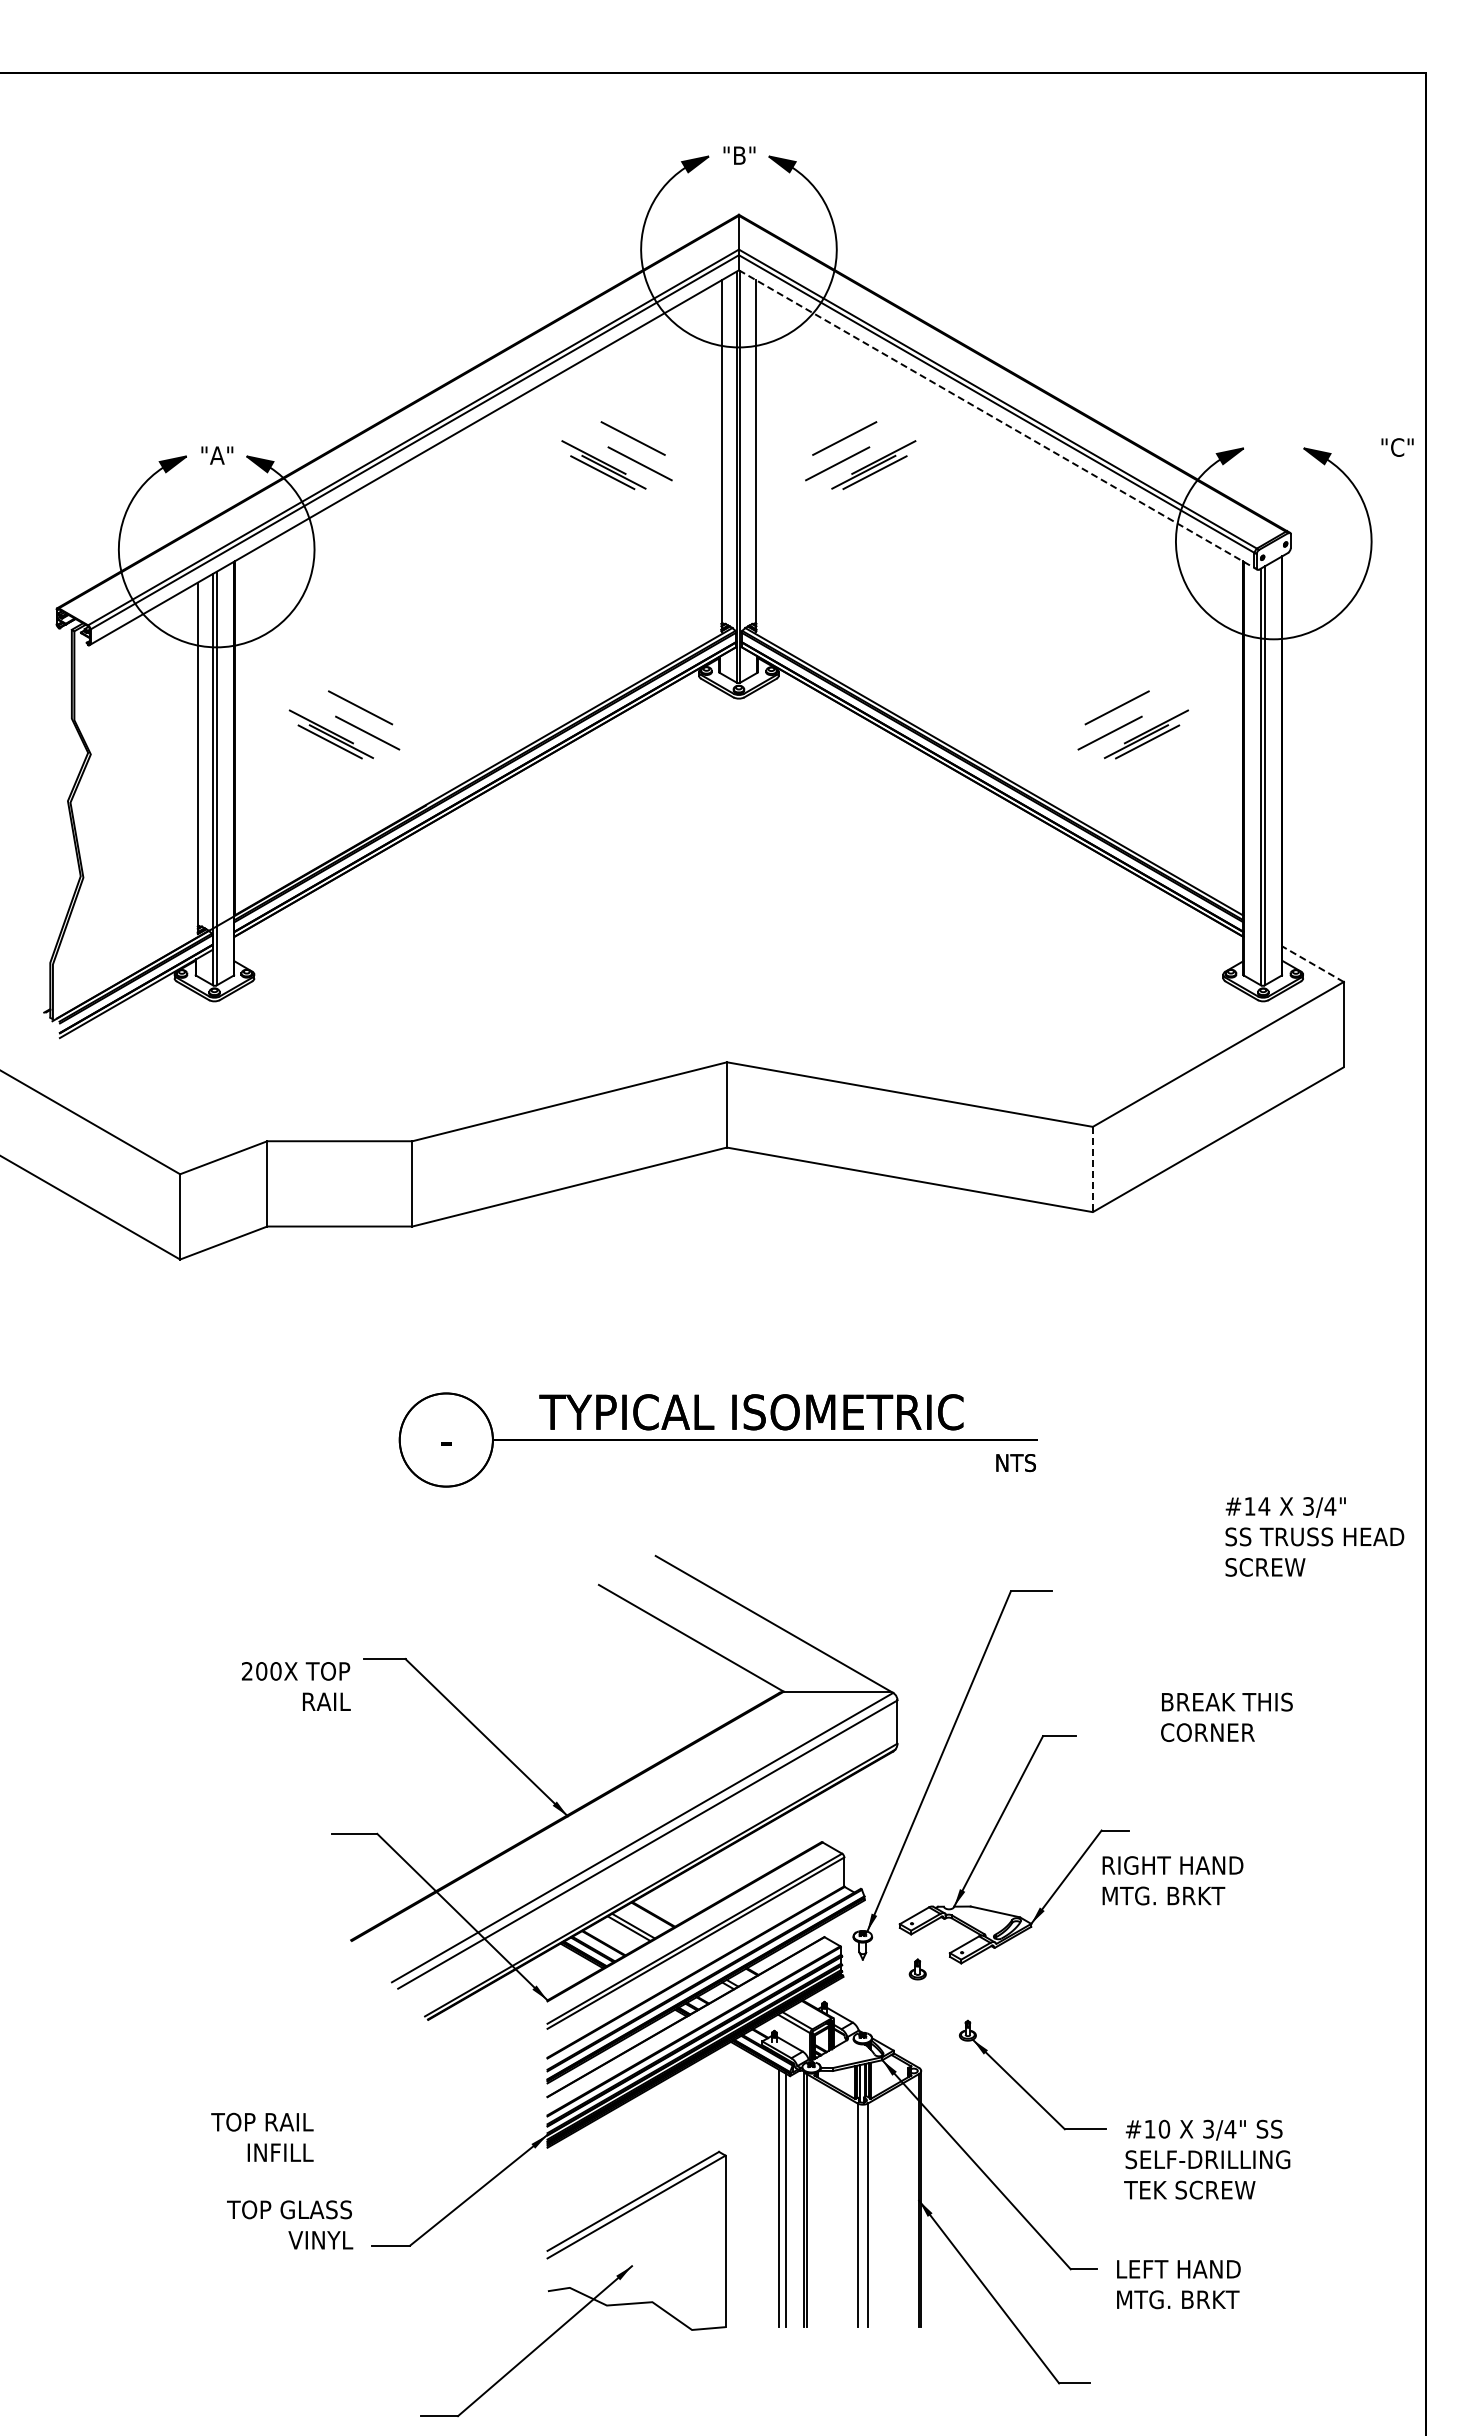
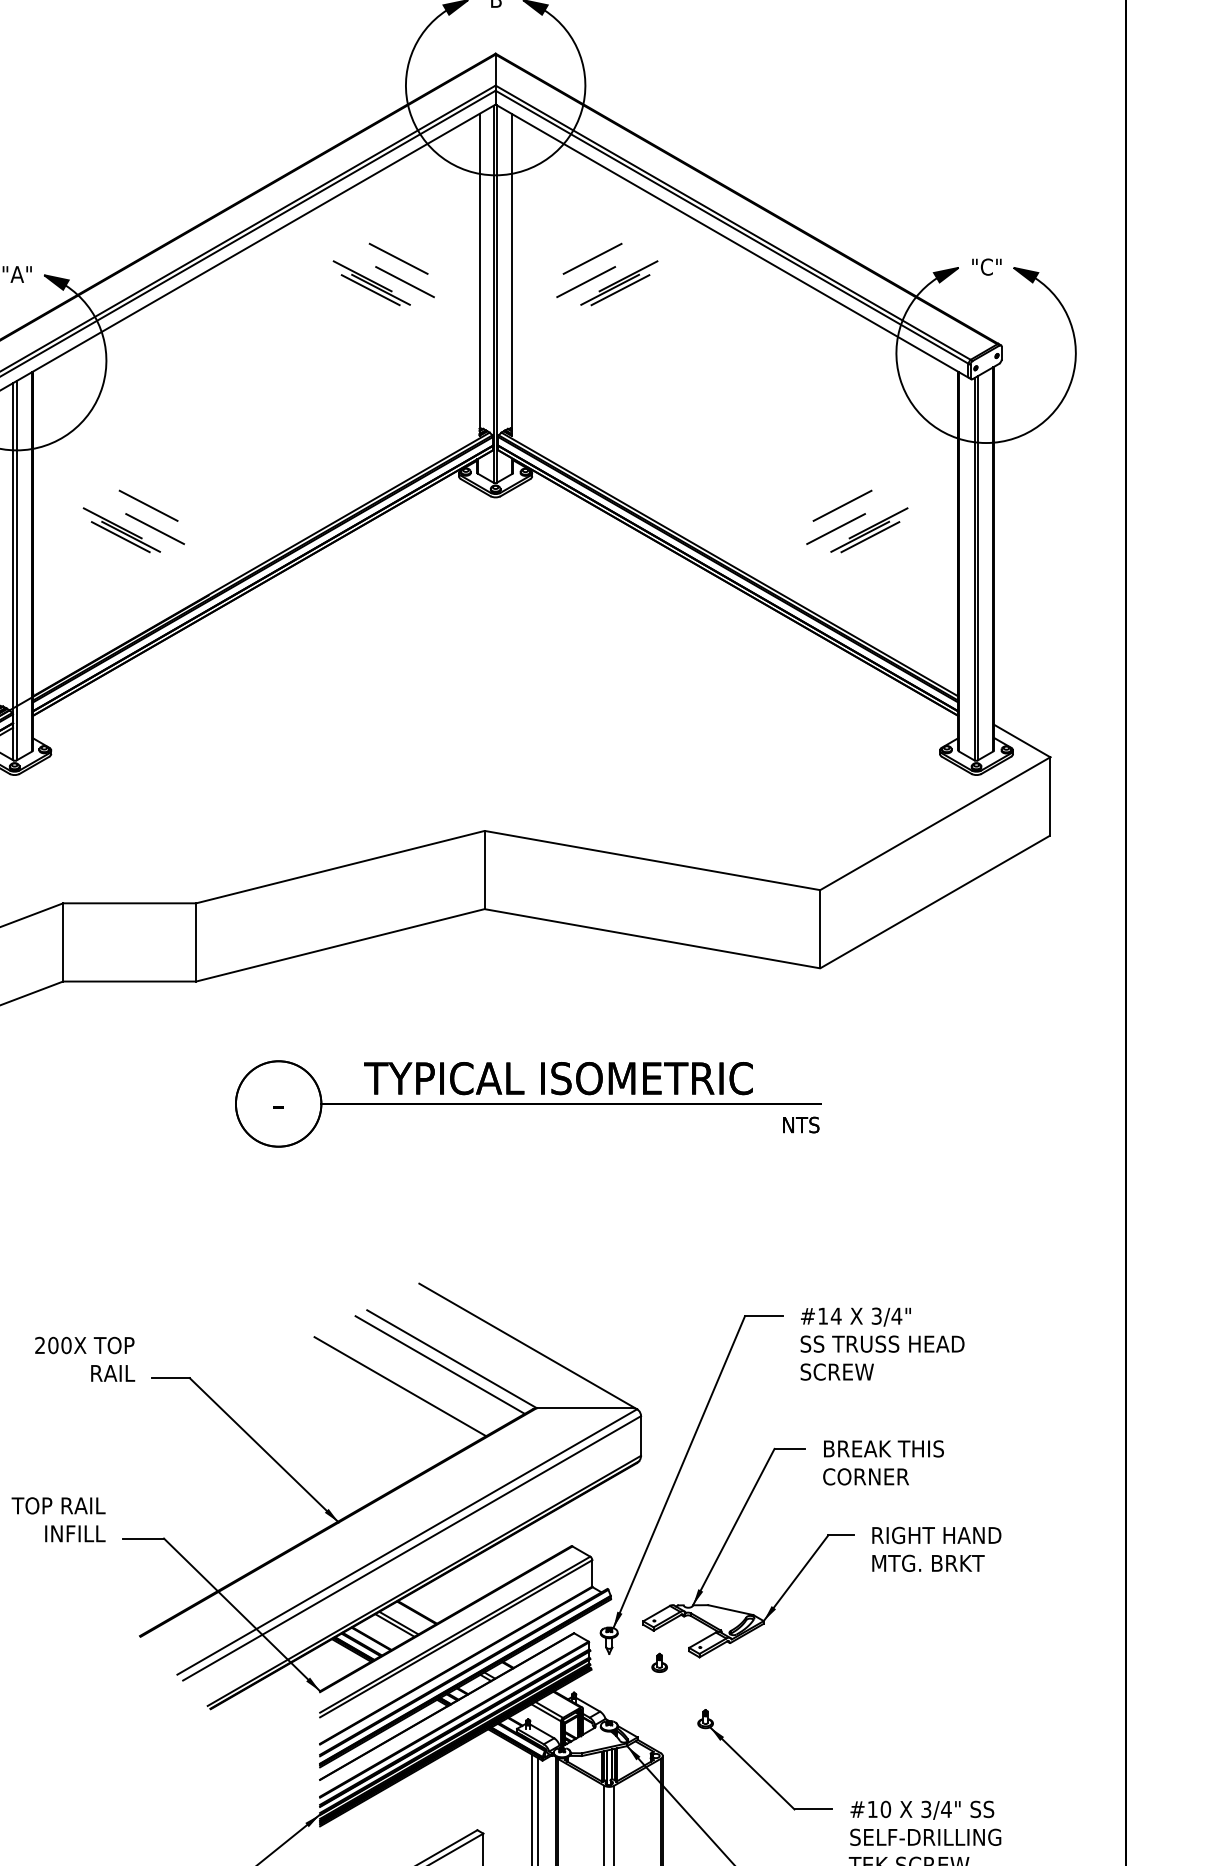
line: (998, 420) -> (733, 242), dashed -> solid
text: (1397, 447) -> (986, 267), moved
line: (1313, 964) -> (1022, 741), dashed -> solid
line: (1092, 1169) -> (819, 929), dashed -> solid
part: (717, 1439) -> (527, 1103), moved
text: (1314, 1536) -> (882, 1343), moved
line: (678, 1644) -> (440, 1364), added
line: (634, 1668) -> (399, 1386), added
text: (295, 1686) -> (84, 1359), moved
text: (1226, 1716) -> (883, 1462), moved
text: (1172, 1880) -> (936, 1549), moved
text: (262, 2136) -> (58, 1518), moved

